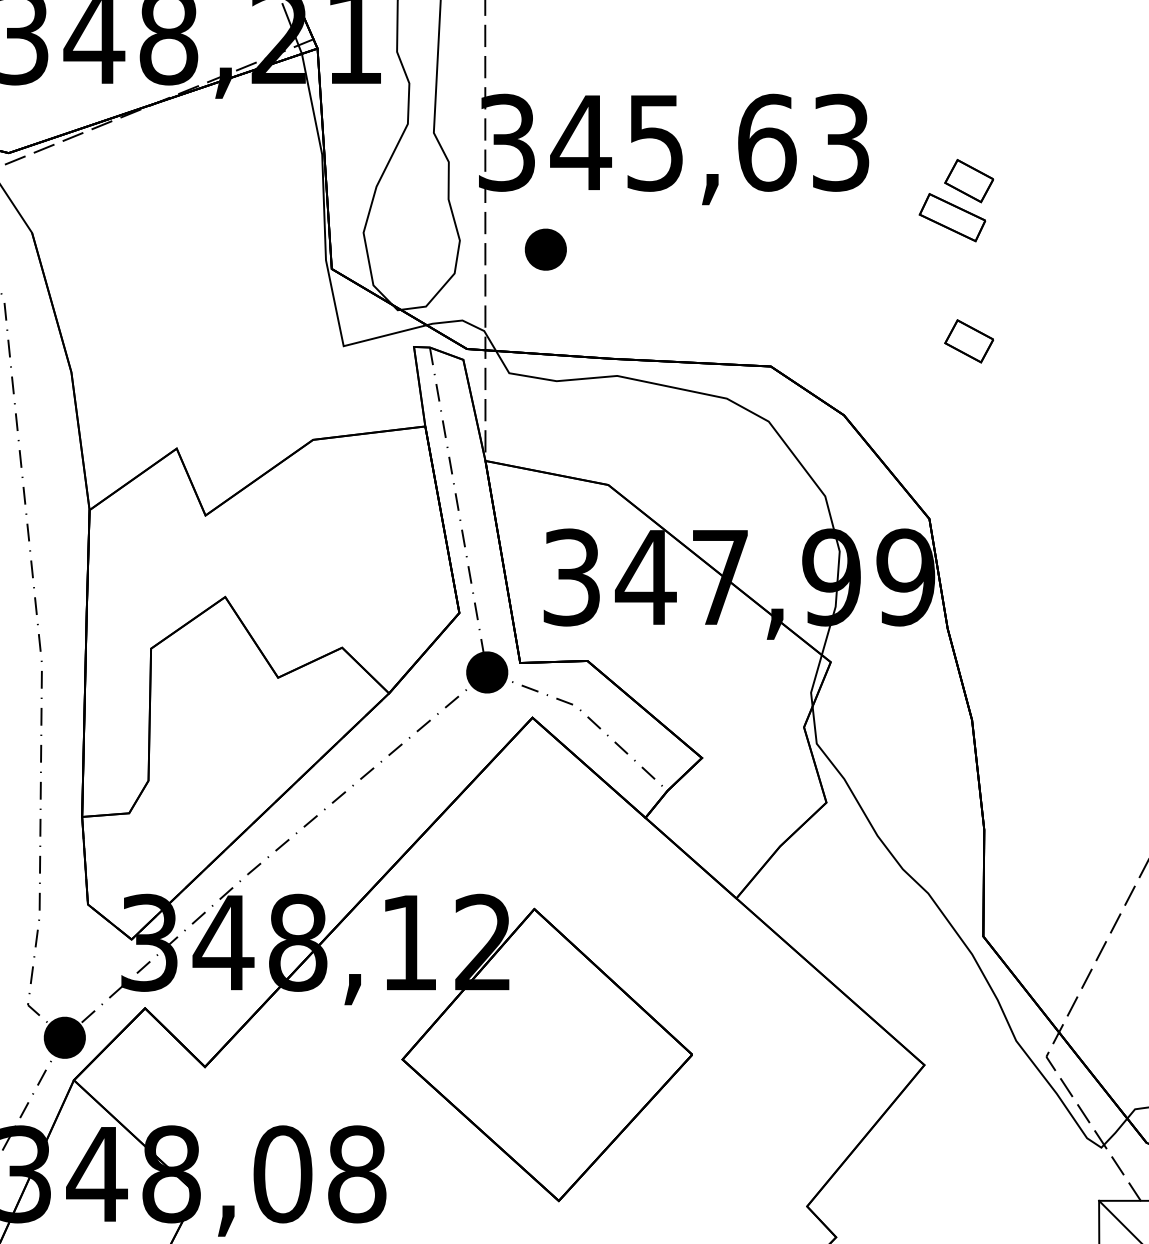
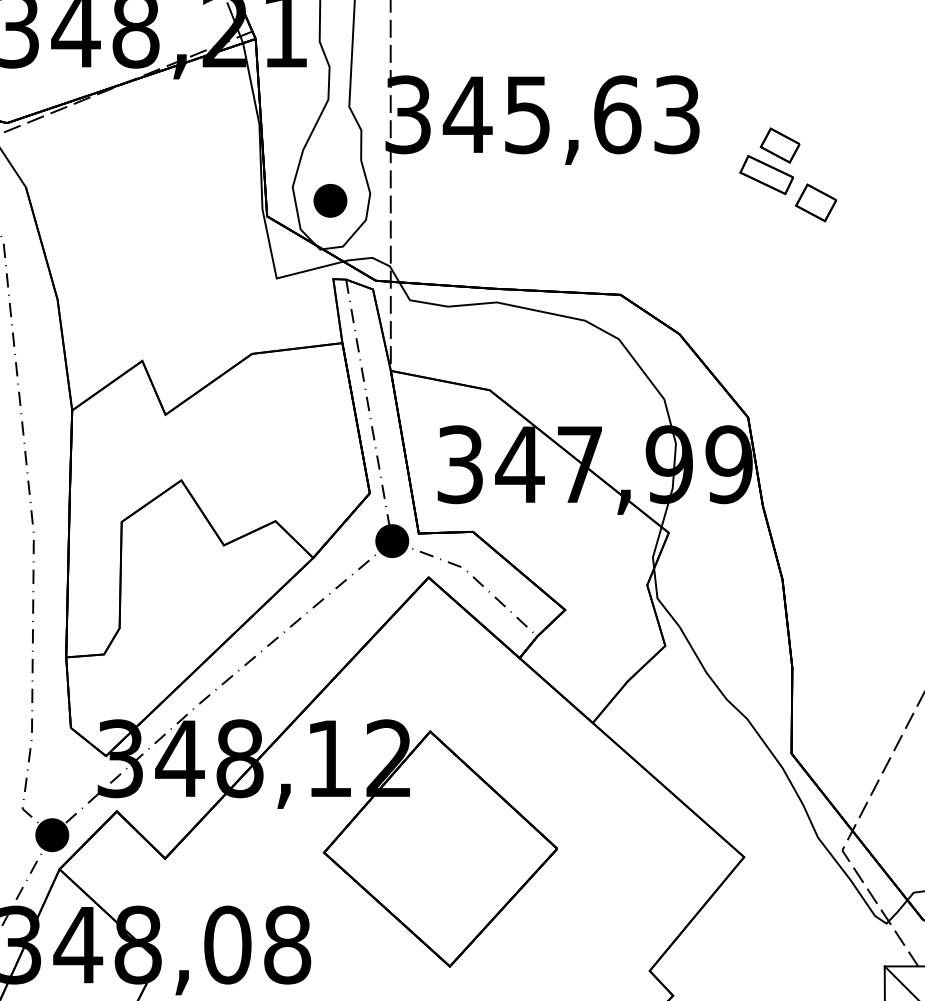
part: (545, 249) -> (330, 200), moved
part: (1013, 251) -> (815, 202), added
part: (968, 341) -> (779, 274), removed

